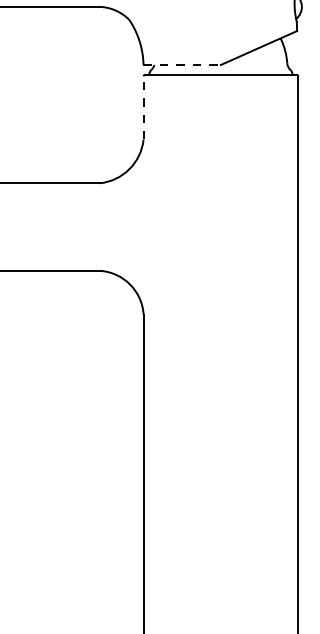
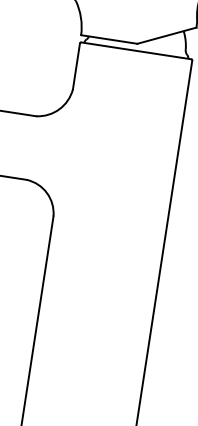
line: (182, 64) -> (109, 39), dashed -> solid
line: (143, 107) -> (76, 66), dashed -> solid

